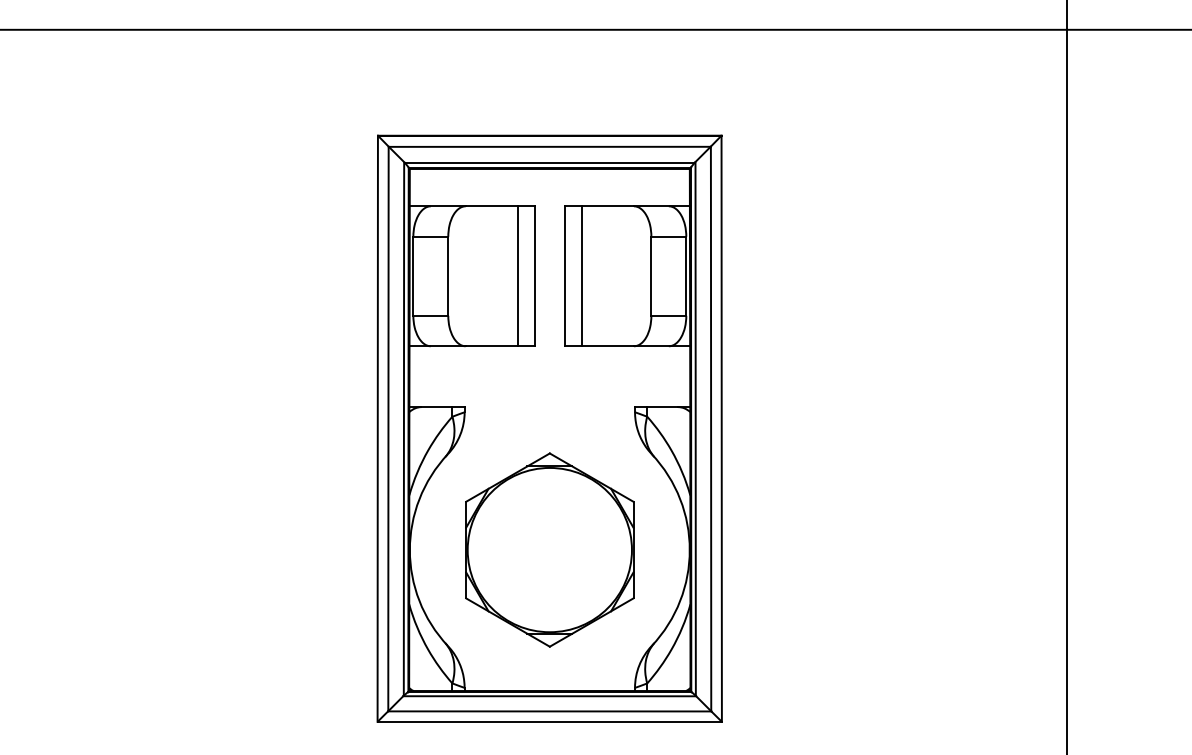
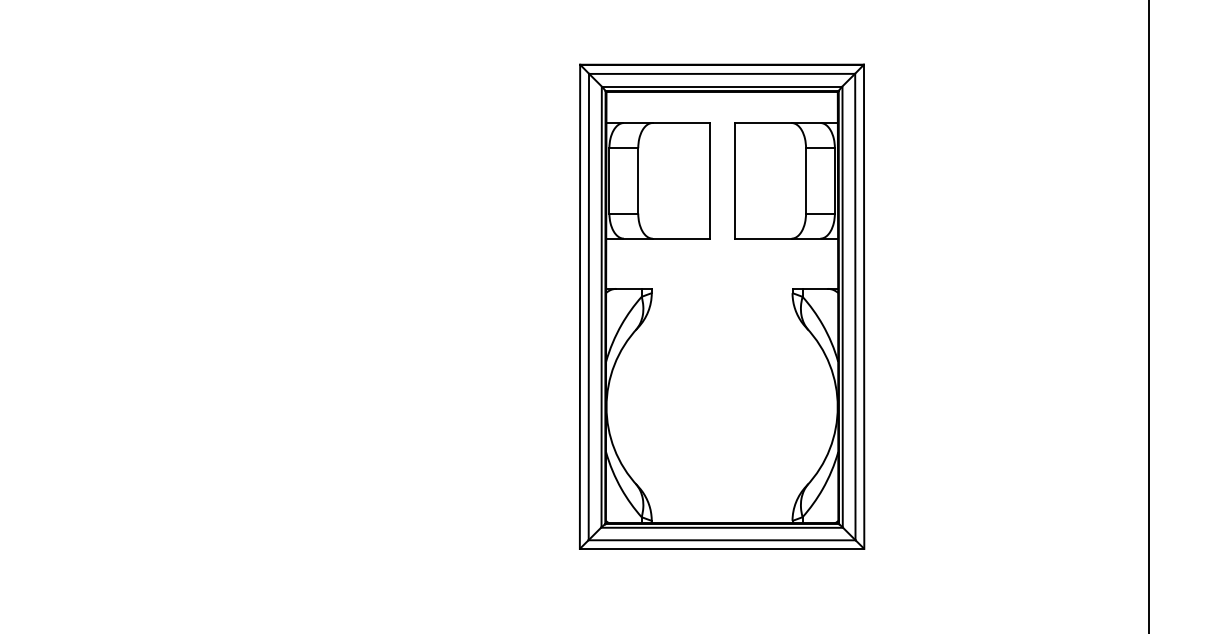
line: (517, 275) -> (695, 180), removed
line: (581, 275) -> (748, 180), removed
part: (550, 549) -> (722, 406), removed

